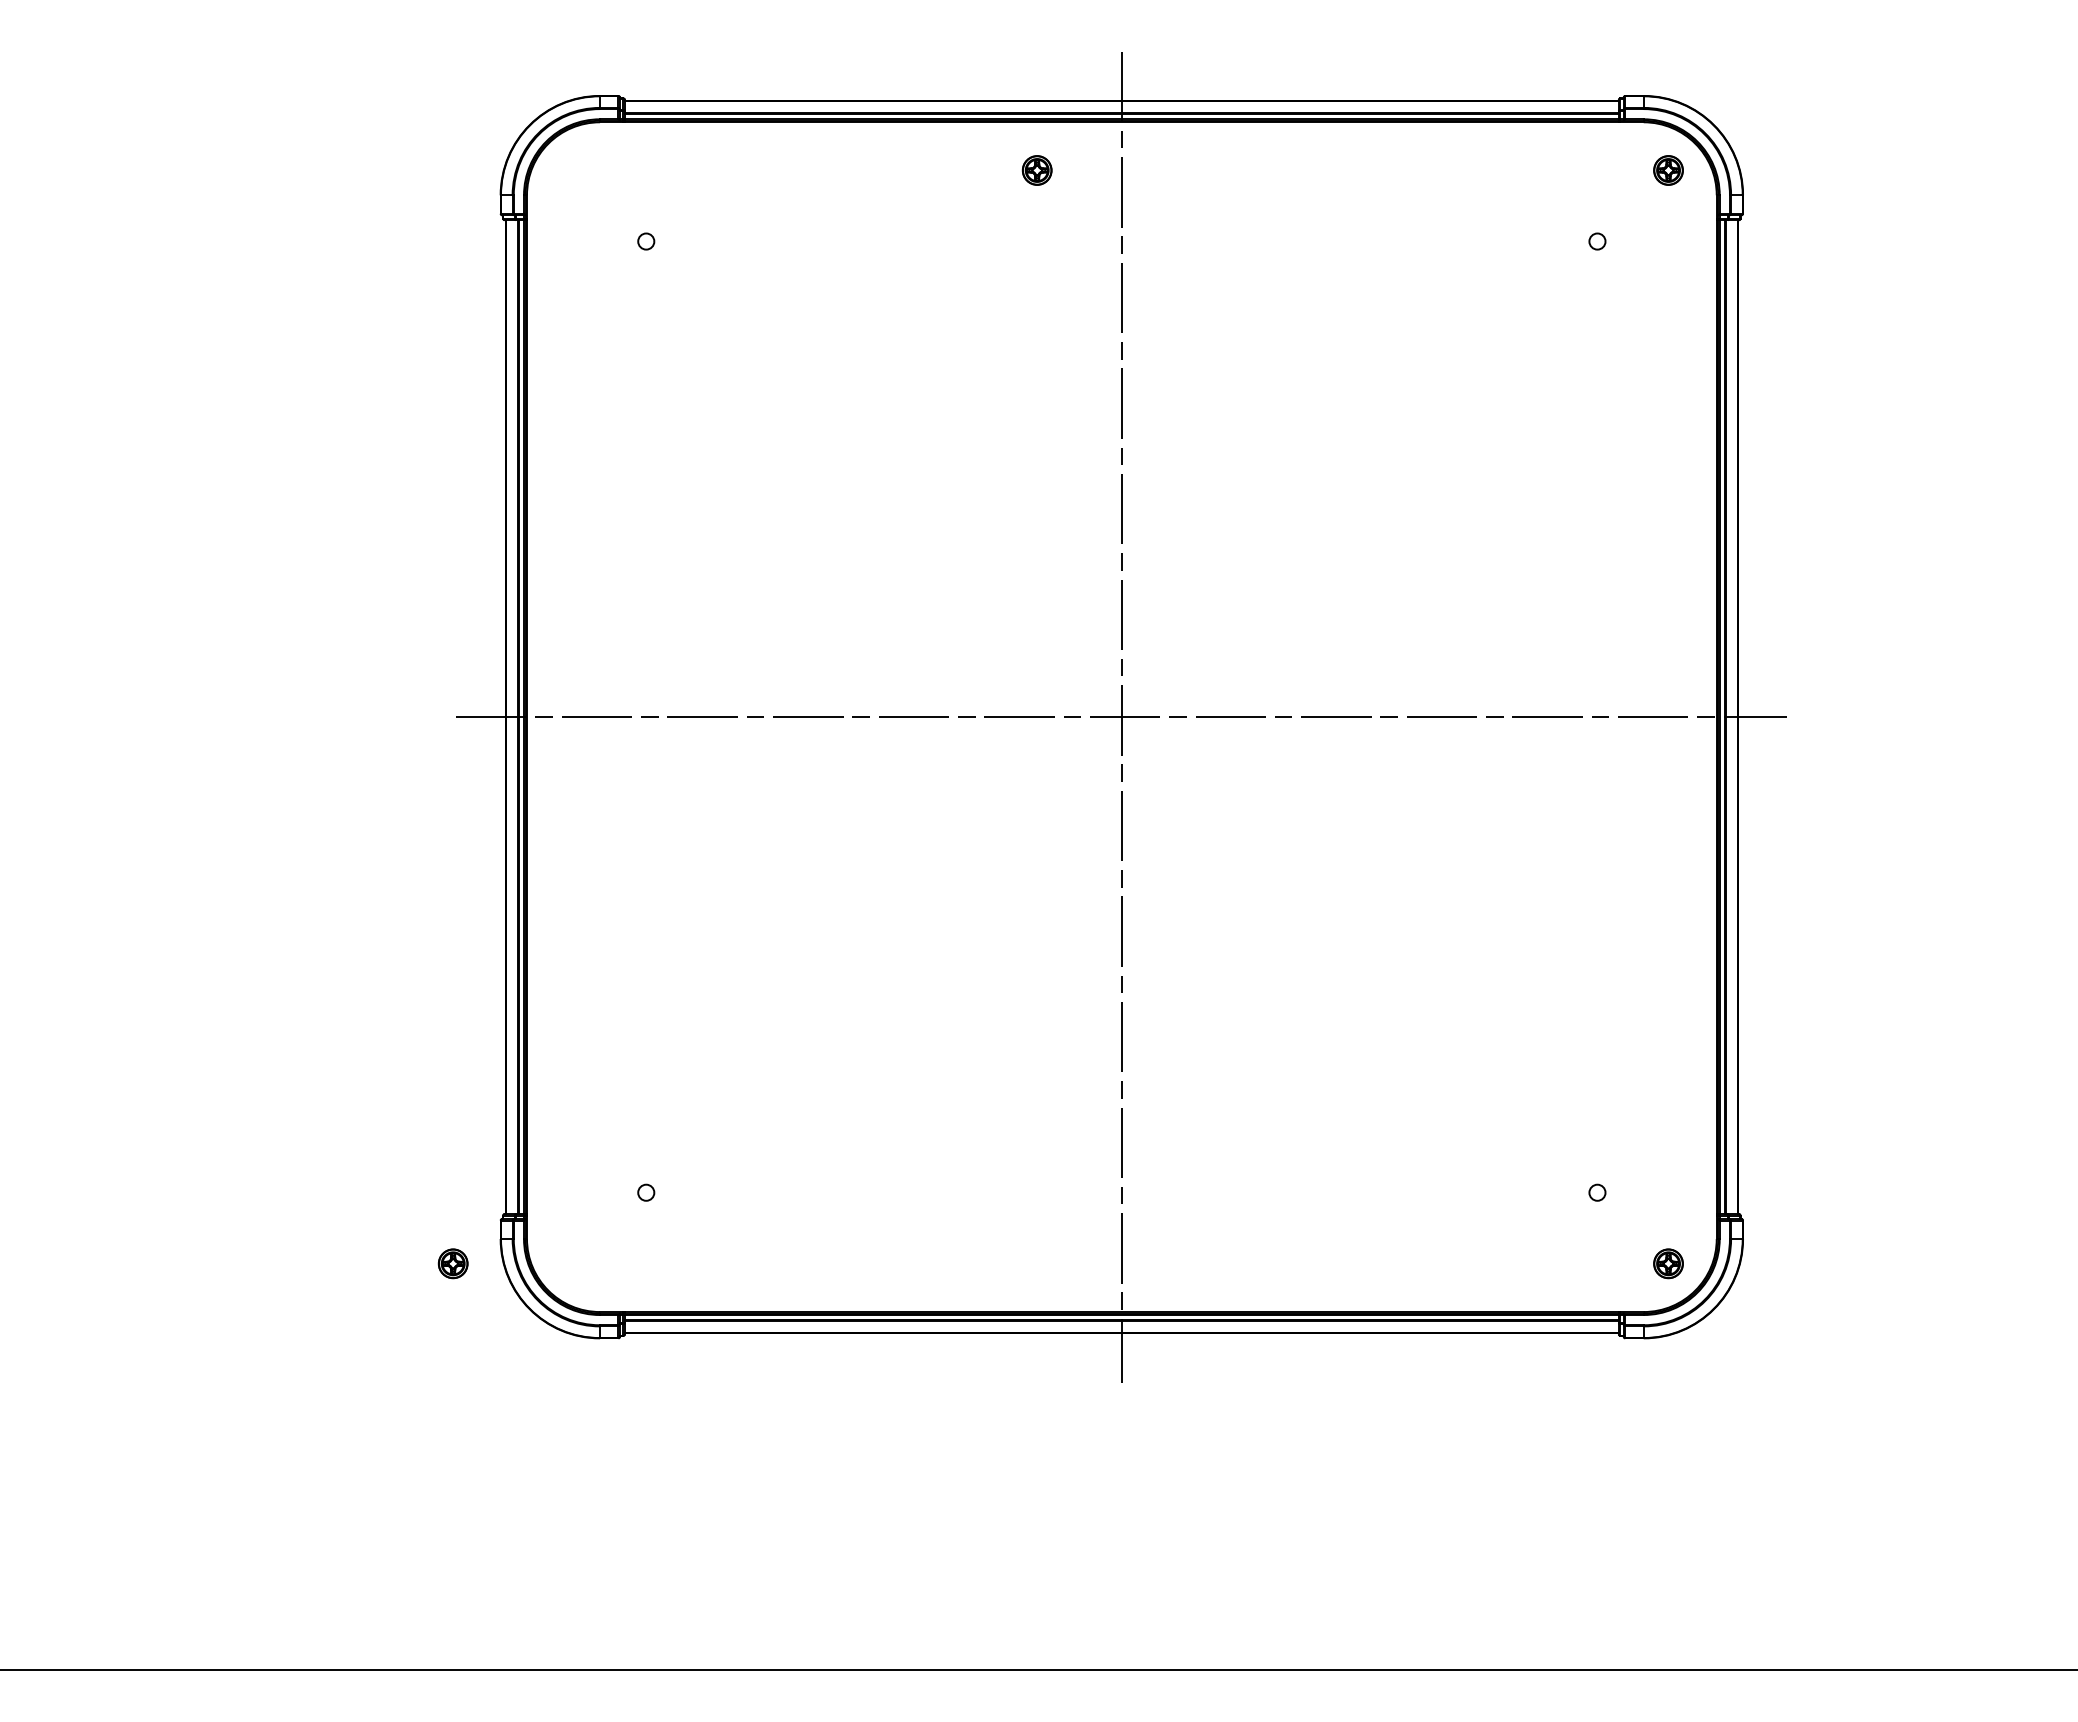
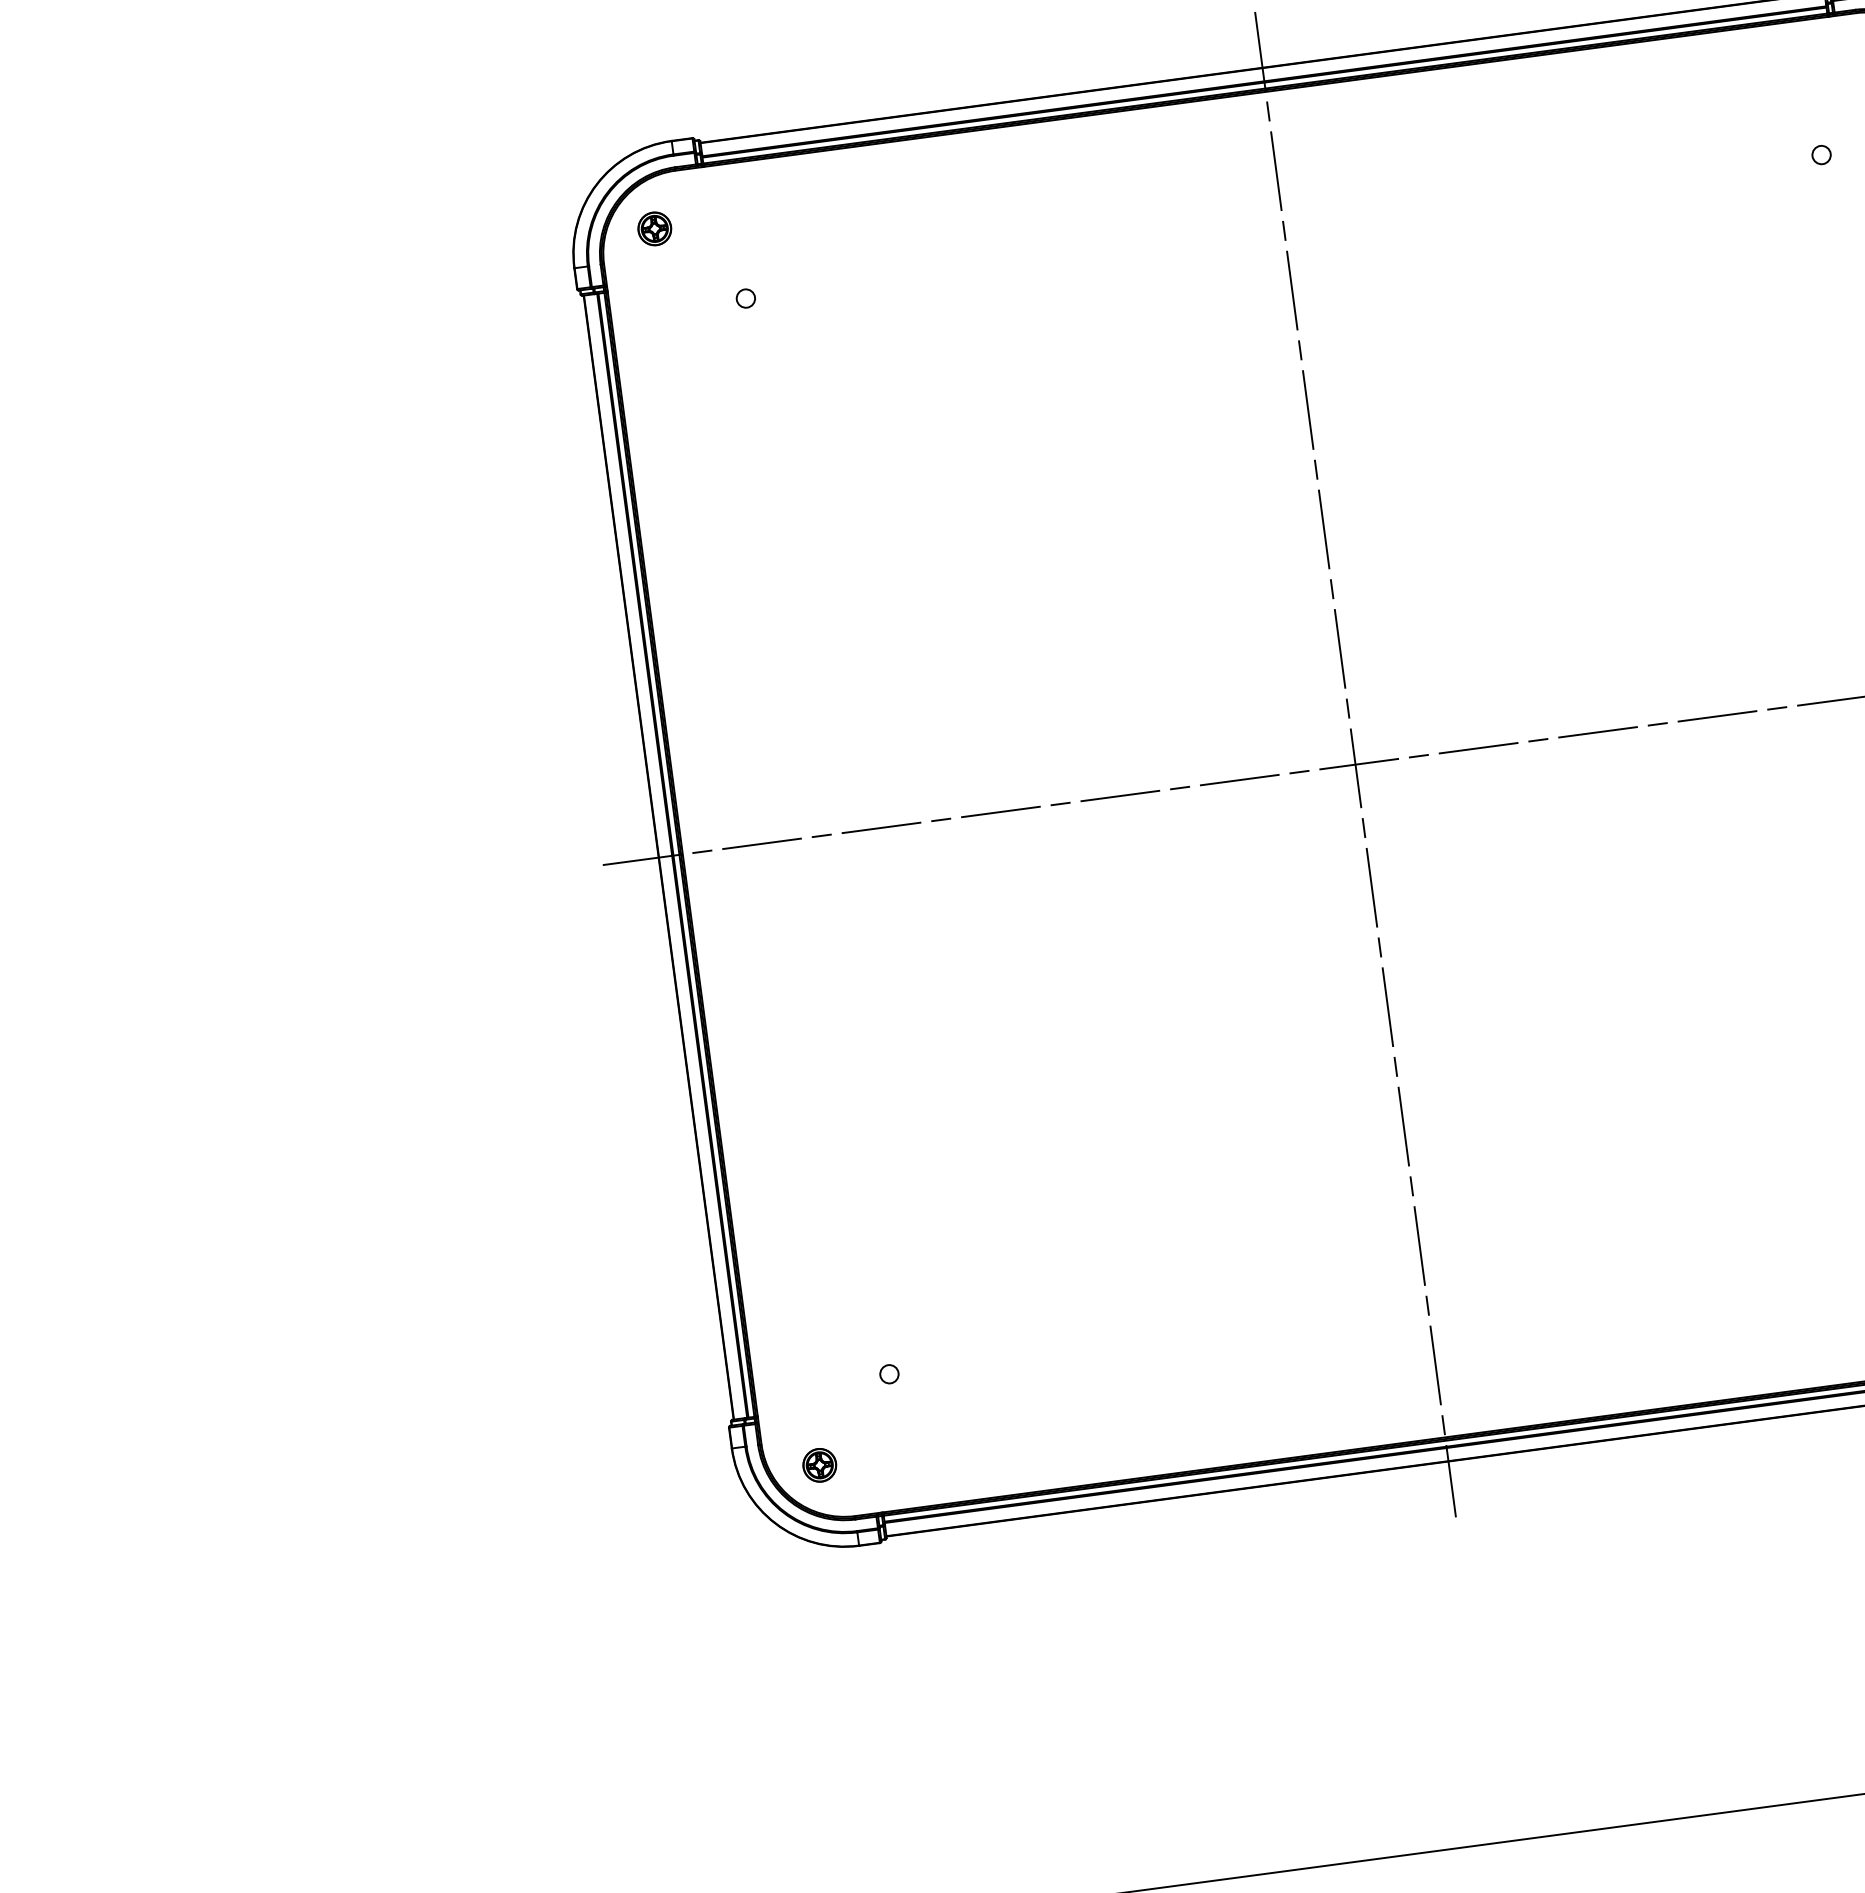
part: (1036, 170) -> (654, 229), moved
part: (452, 1263) -> (818, 1465), moved

